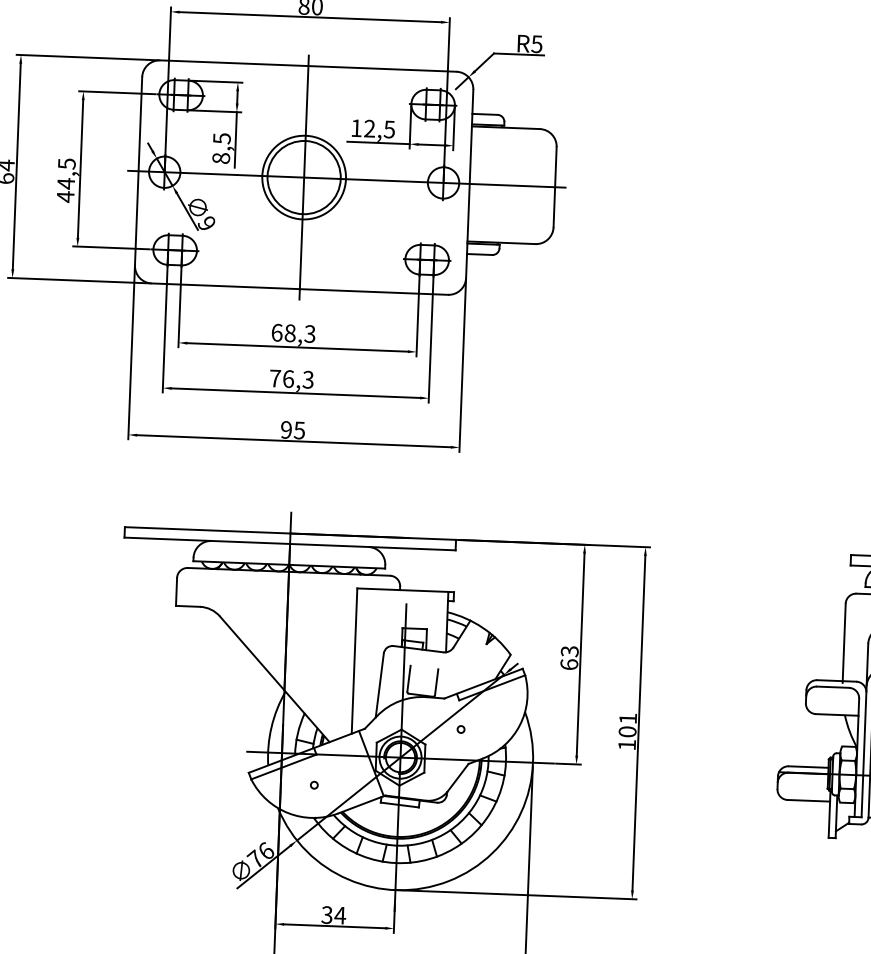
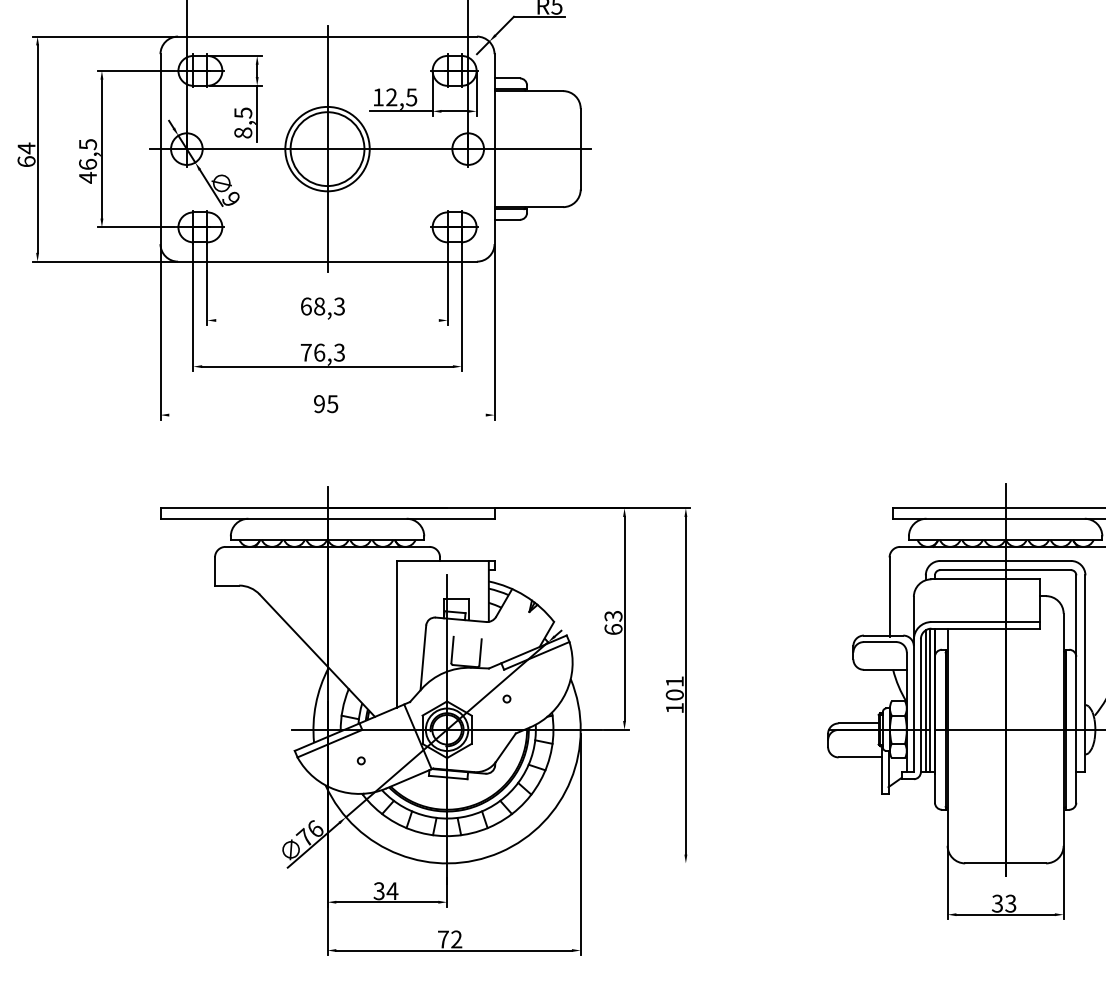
text: (66, 183) -> (88, 164), 44,5 -> 46,5
line: (297, 347) -> (327, 320), removed
line: (293, 441) -> (327, 415), removed
line: (514, 894) -> (567, 863), removed

